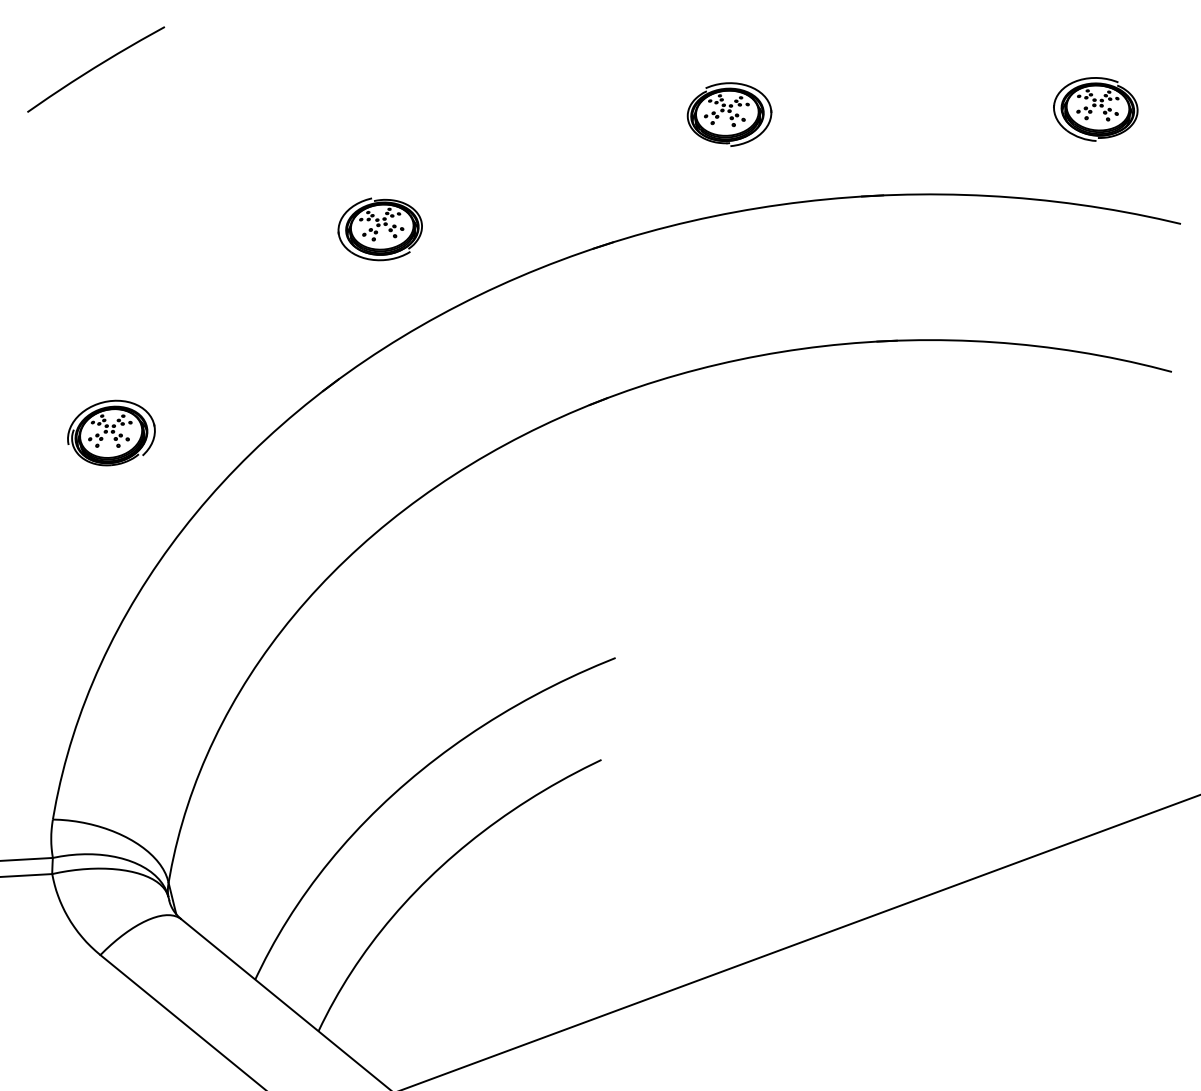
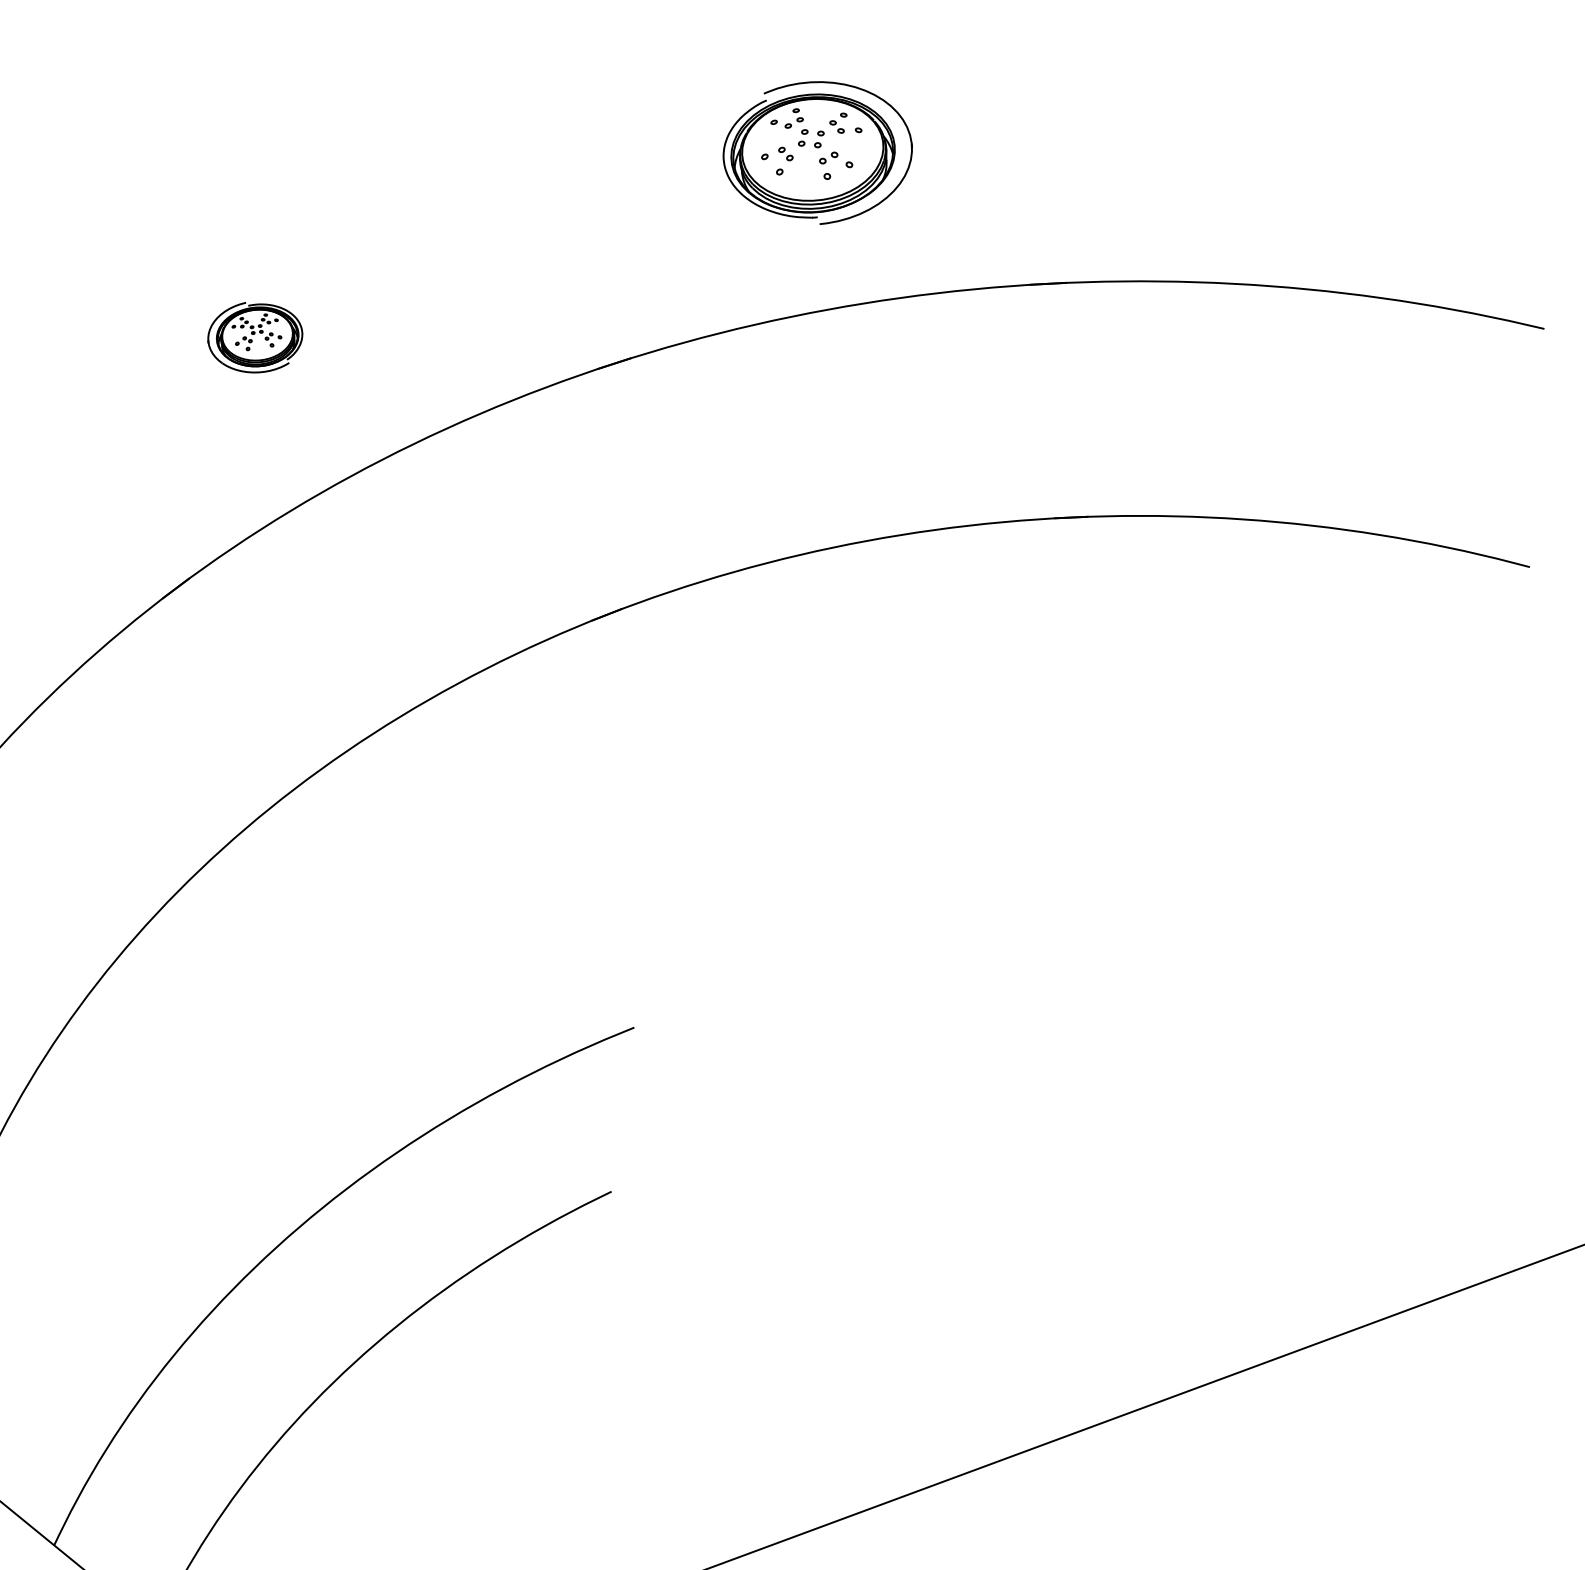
part: (1095, 109) -> (1406, 144), removed
part: (729, 114) -> (817, 152), size x1.4
part: (379, 229) -> (254, 337), size x0.7

